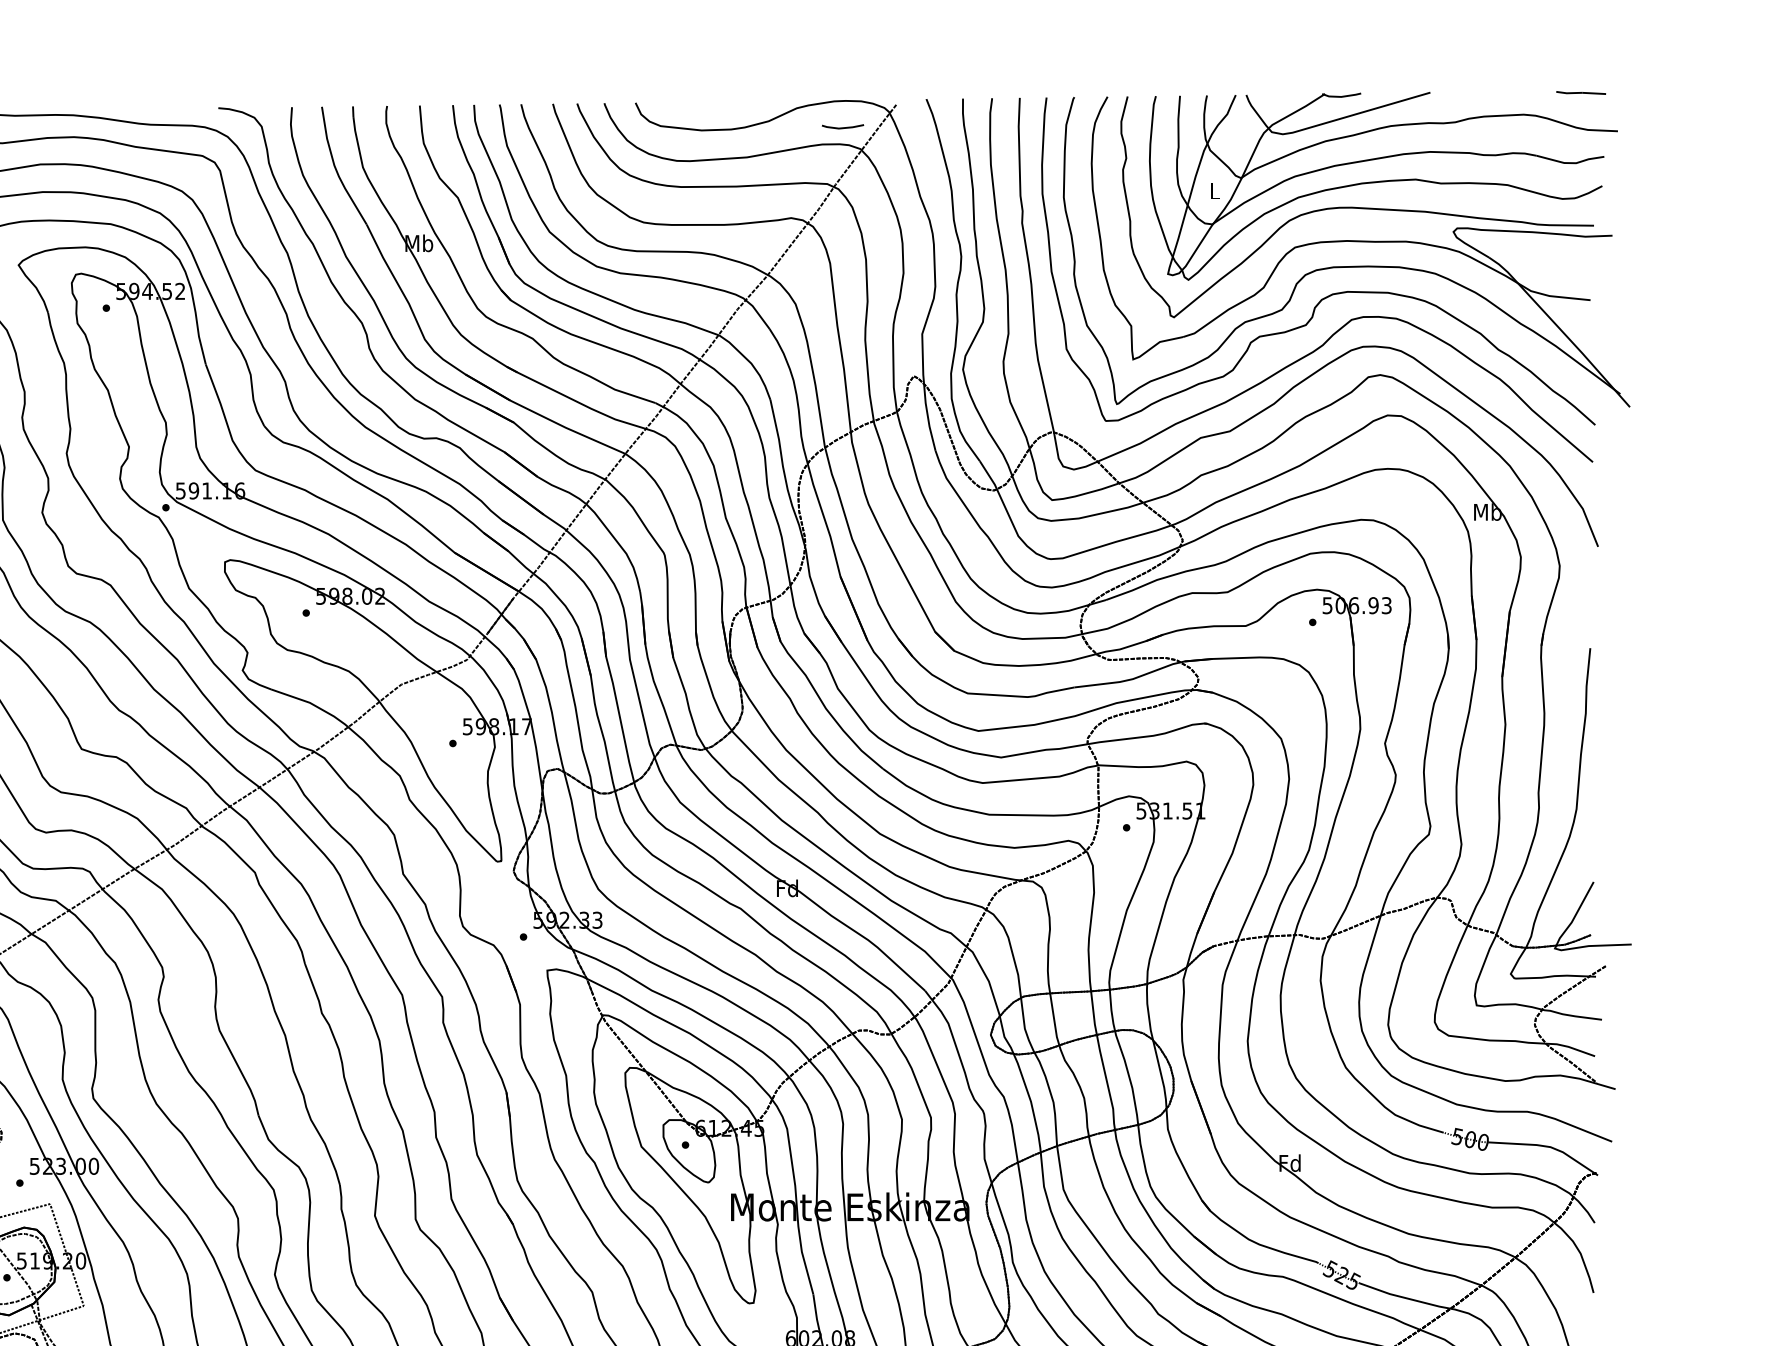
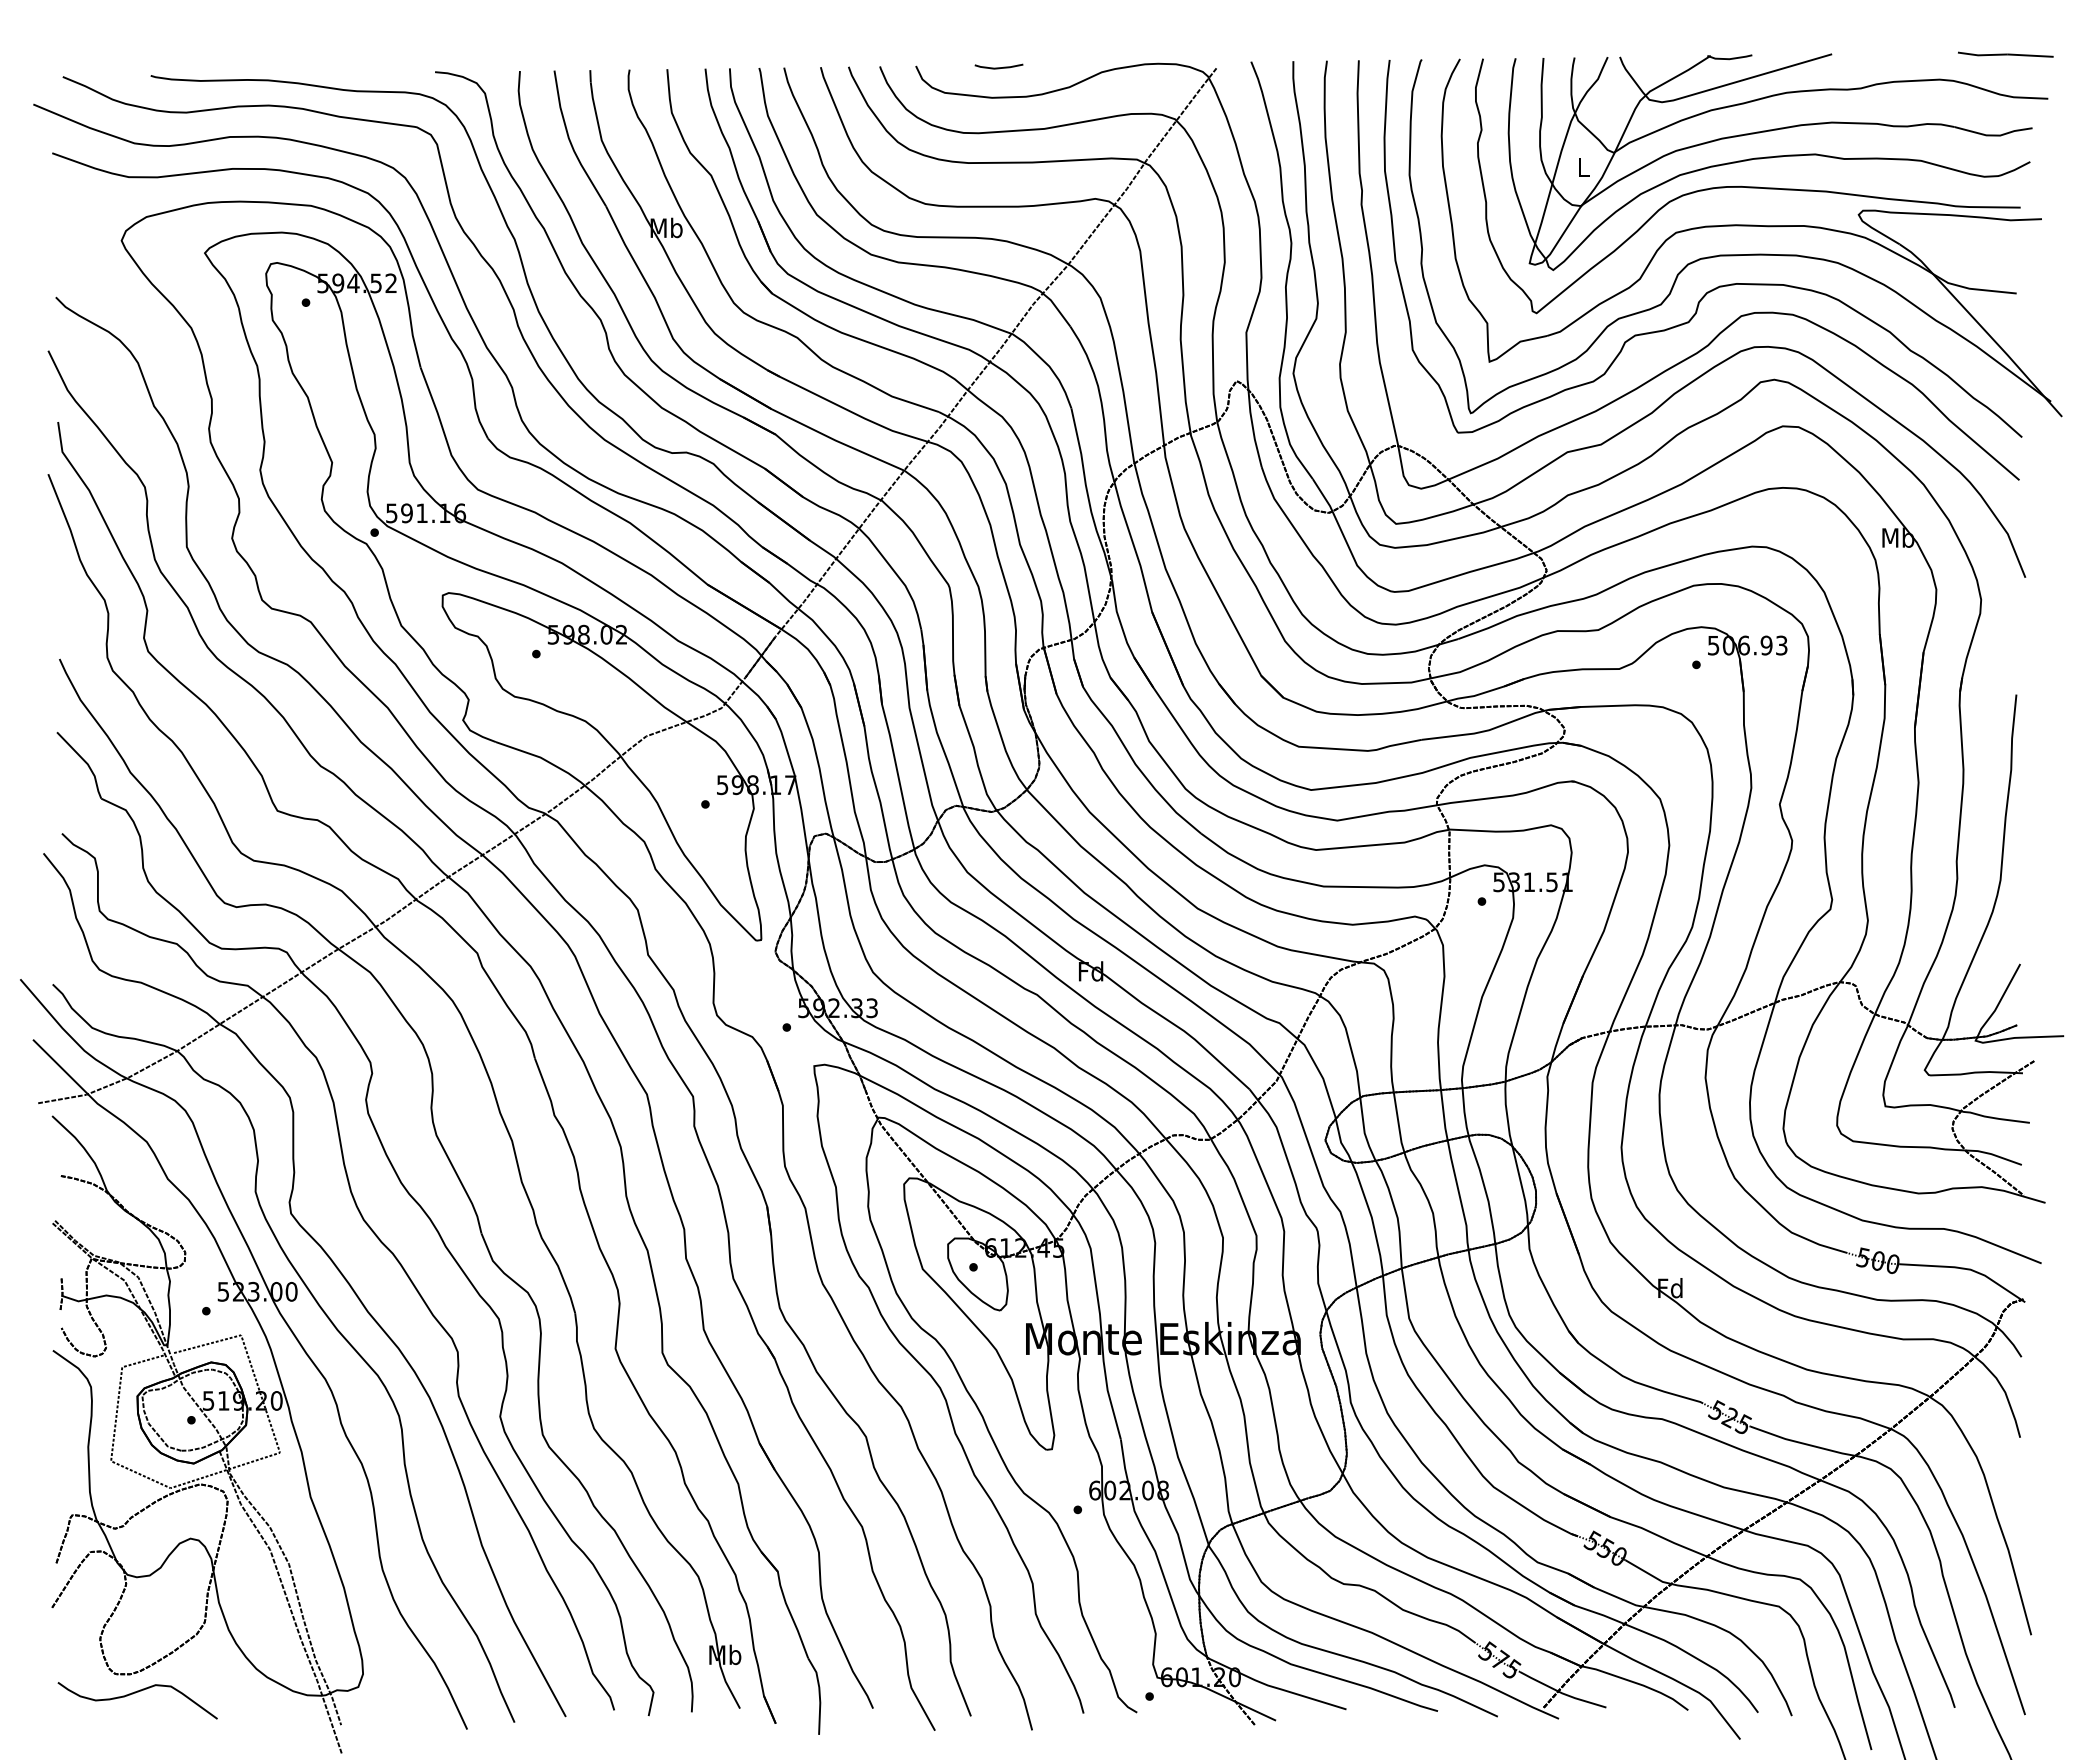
part: (1580, 92) -> (2005, 54), size x1.67
line: (842, 127) -> (998, 67), moved

